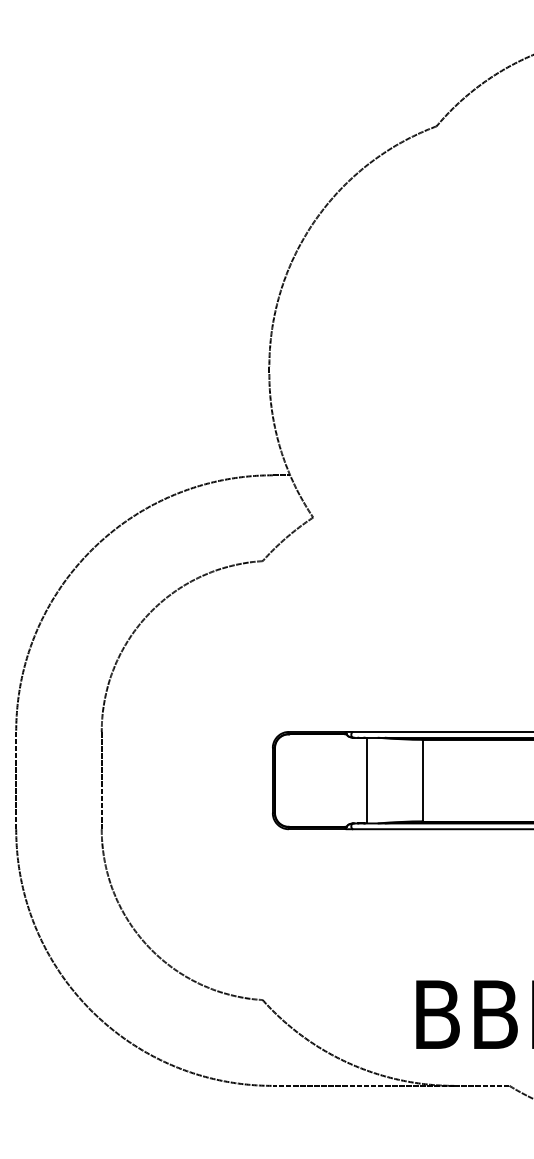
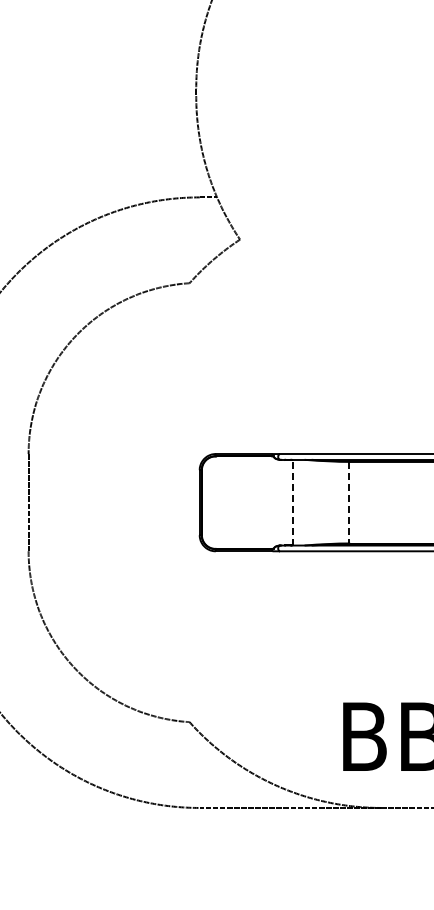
line: (366, 780) -> (293, 502), solid -> dashed
line: (422, 780) -> (349, 502), solid -> dashed

